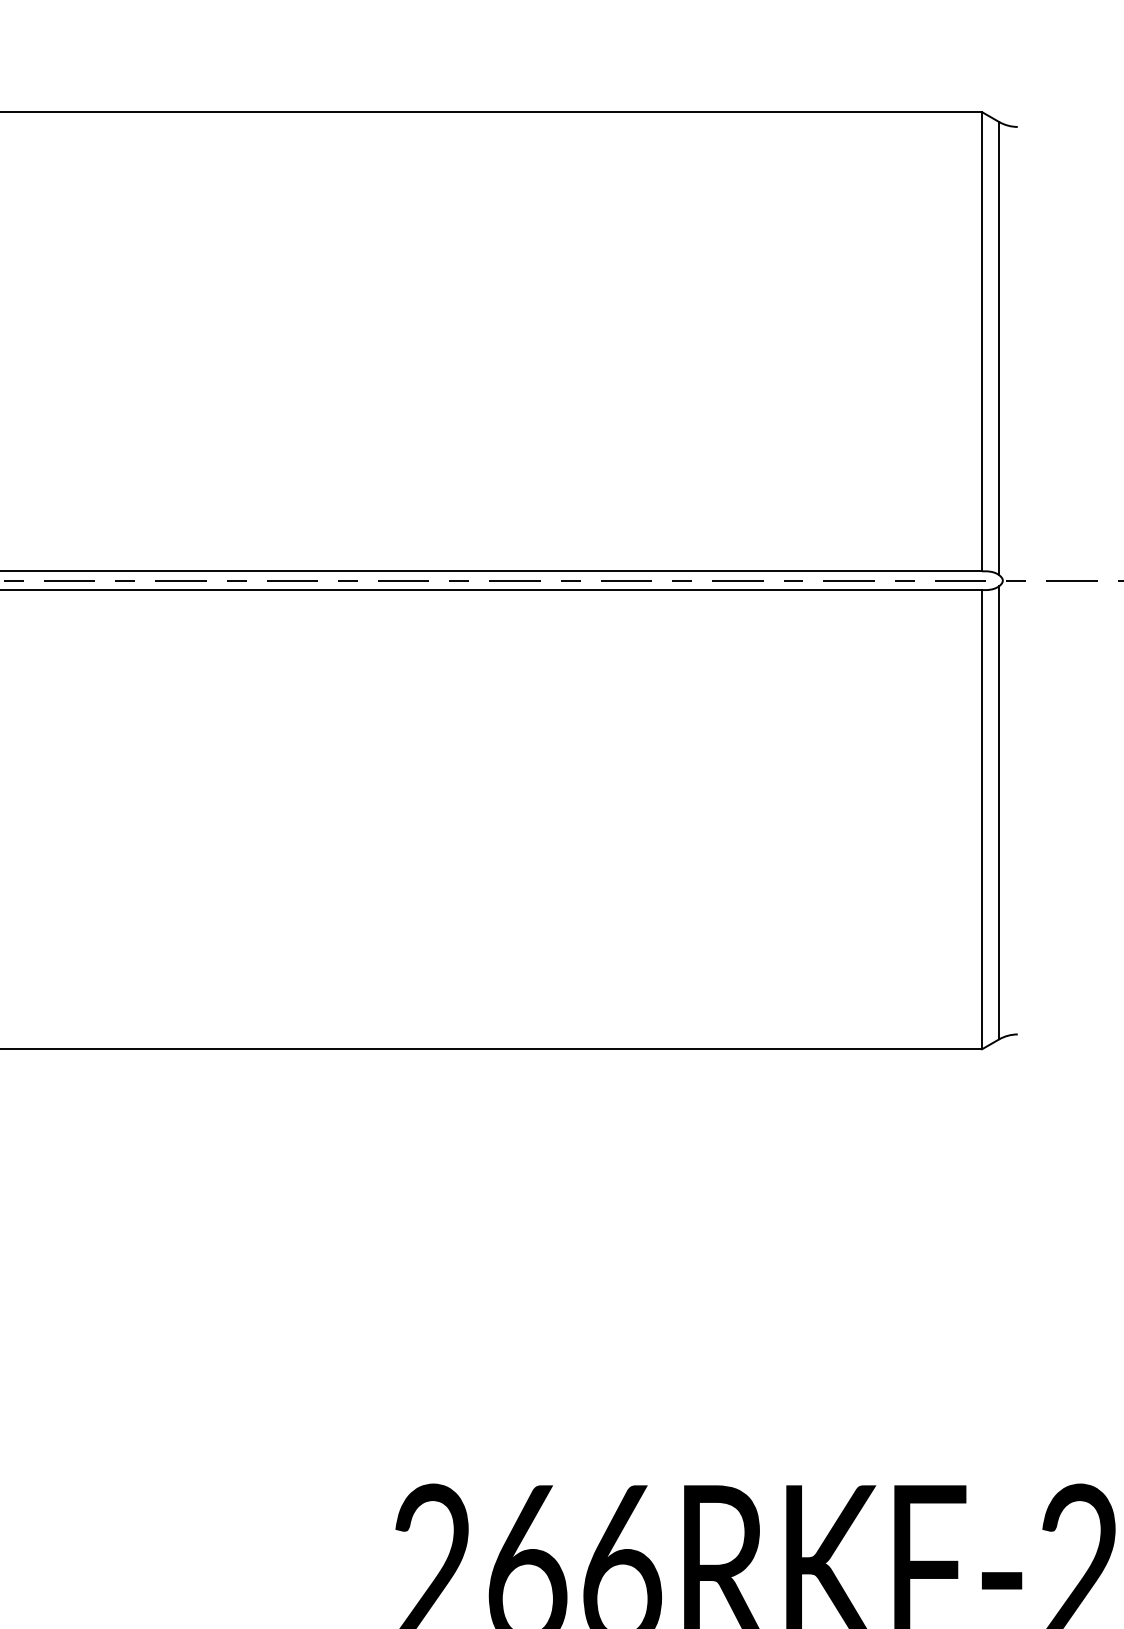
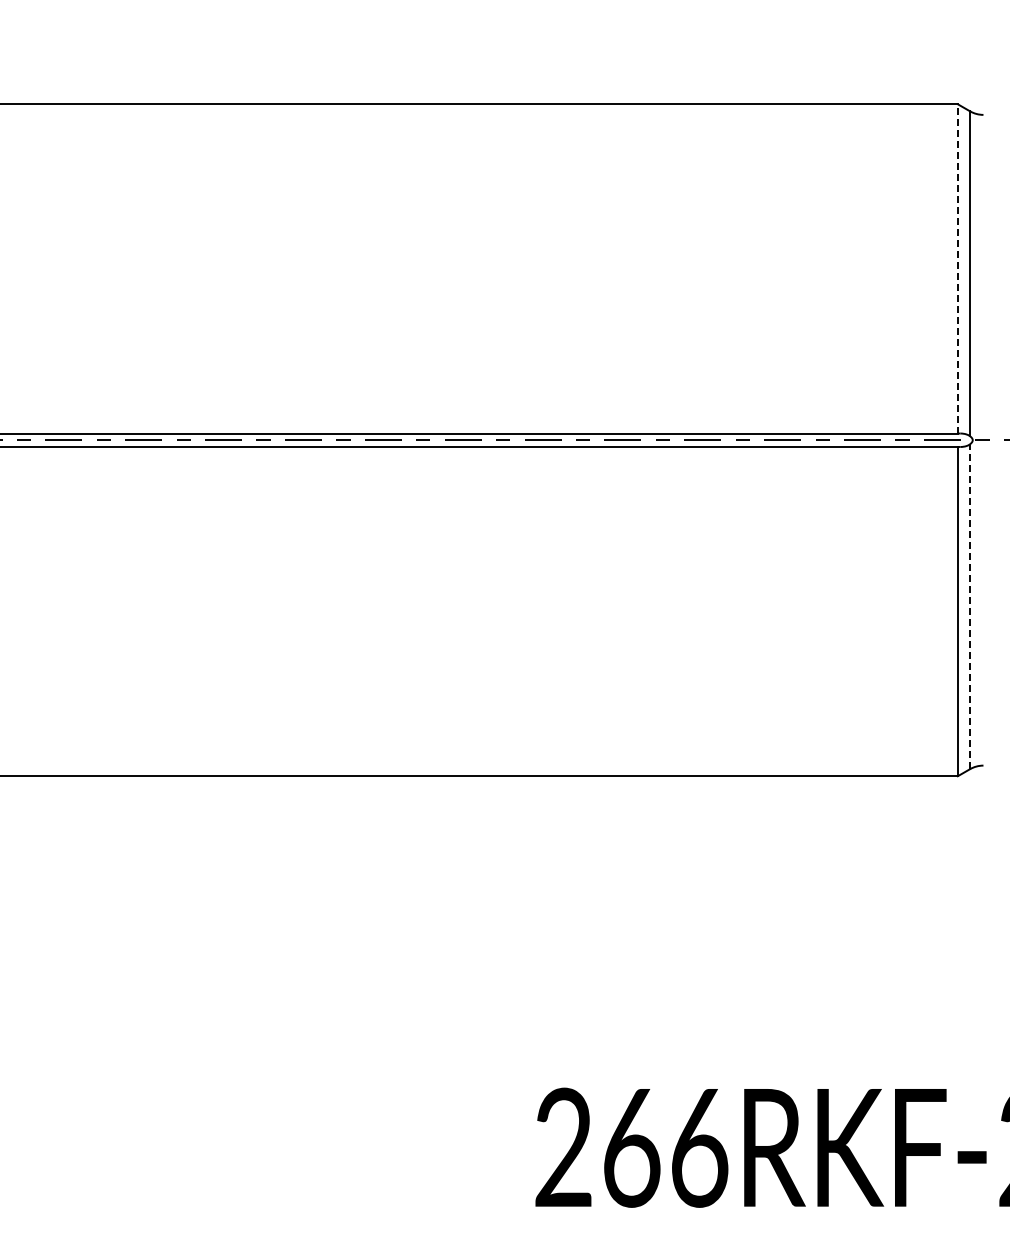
line: (981, 341) -> (957, 268), solid -> dashed
line: (999, 812) -> (970, 606), solid -> dashed

